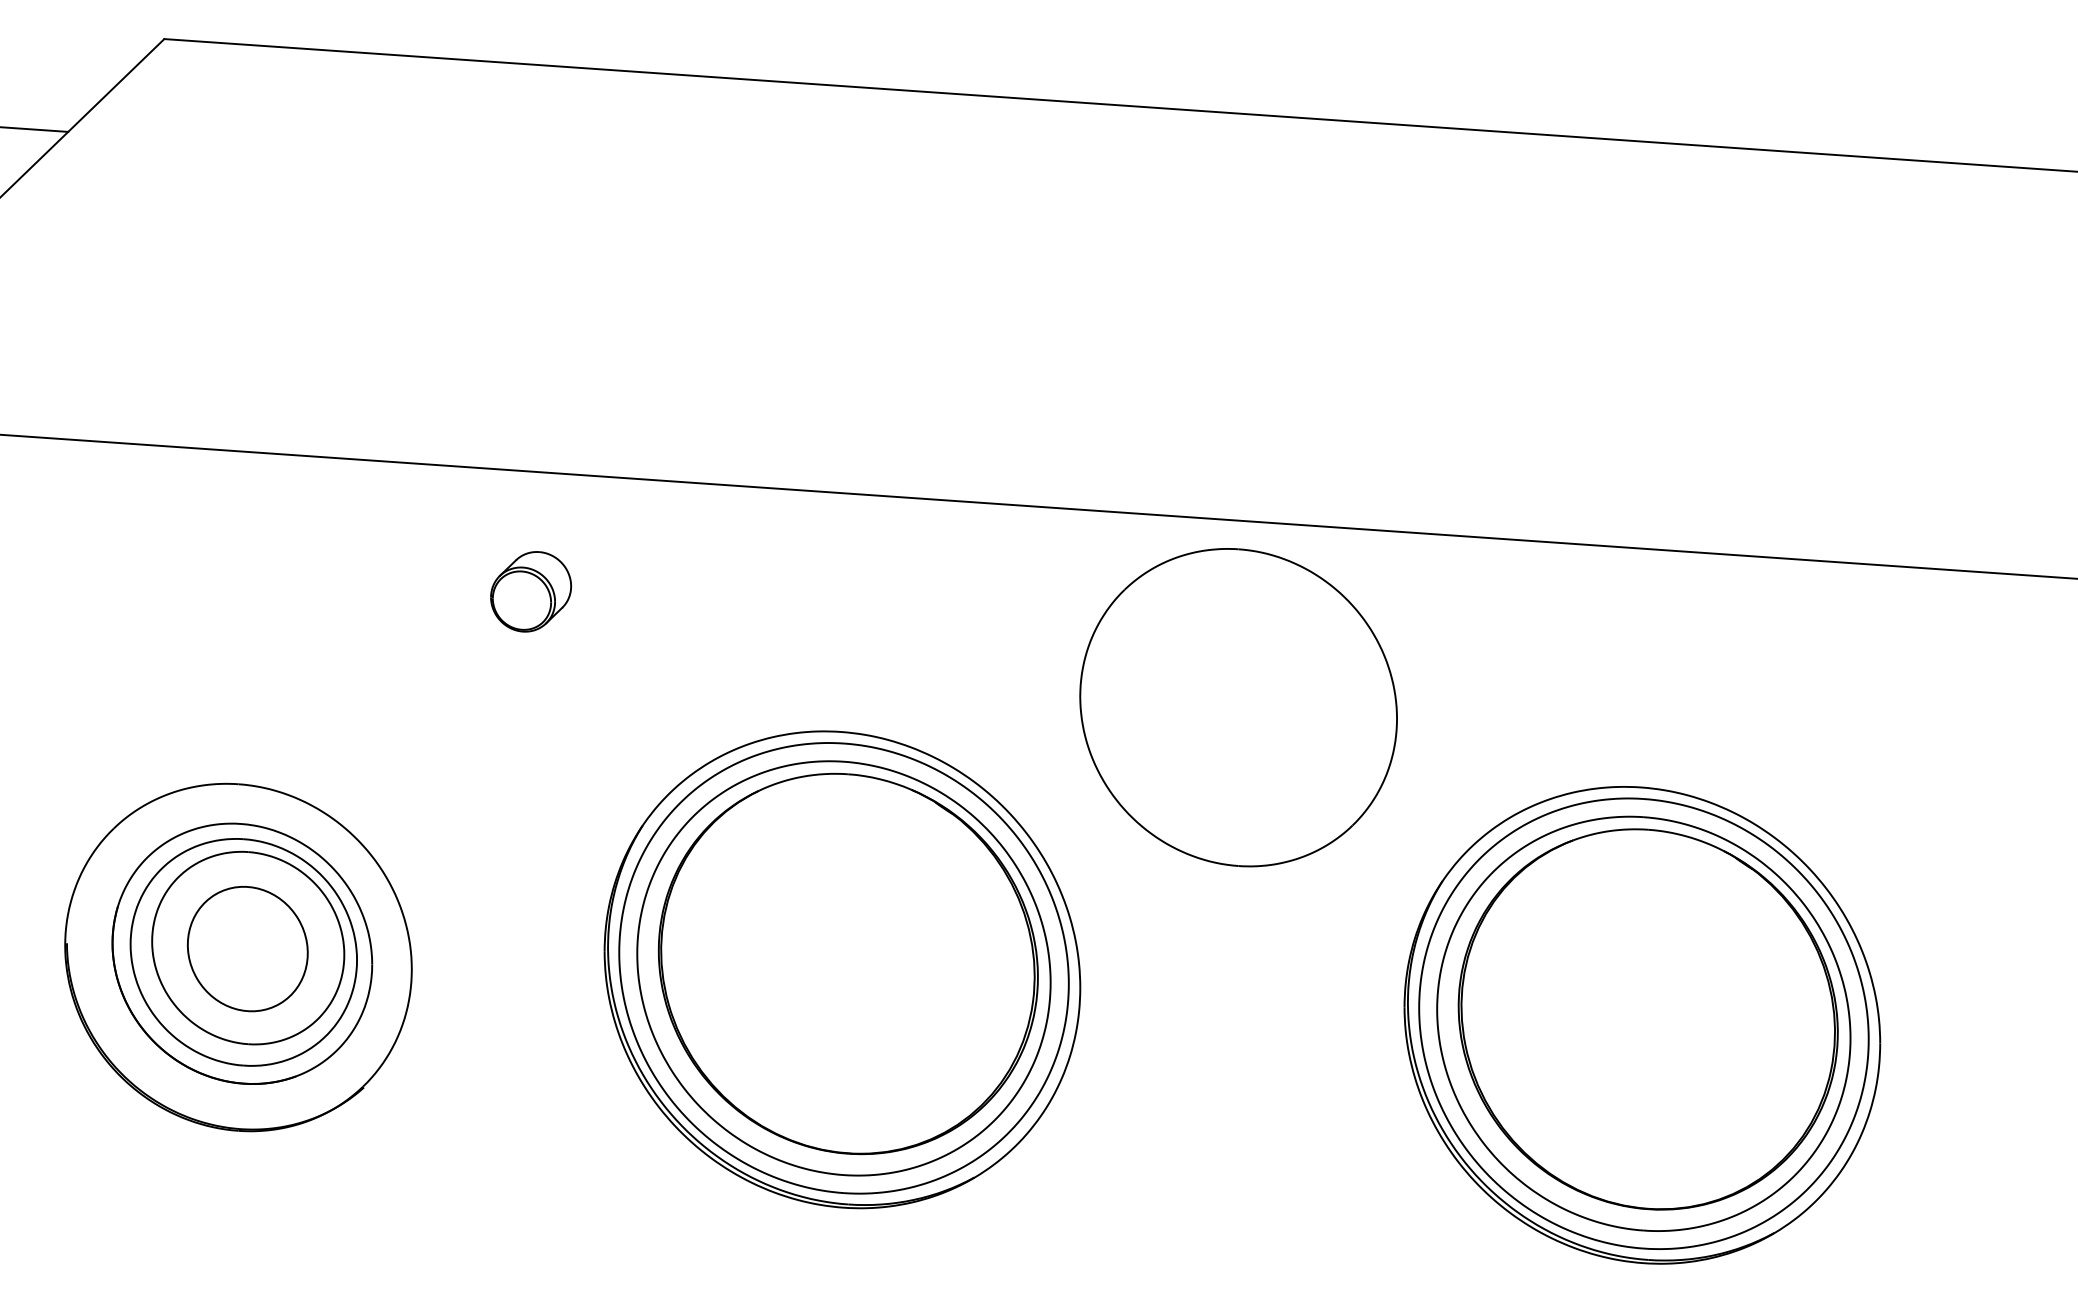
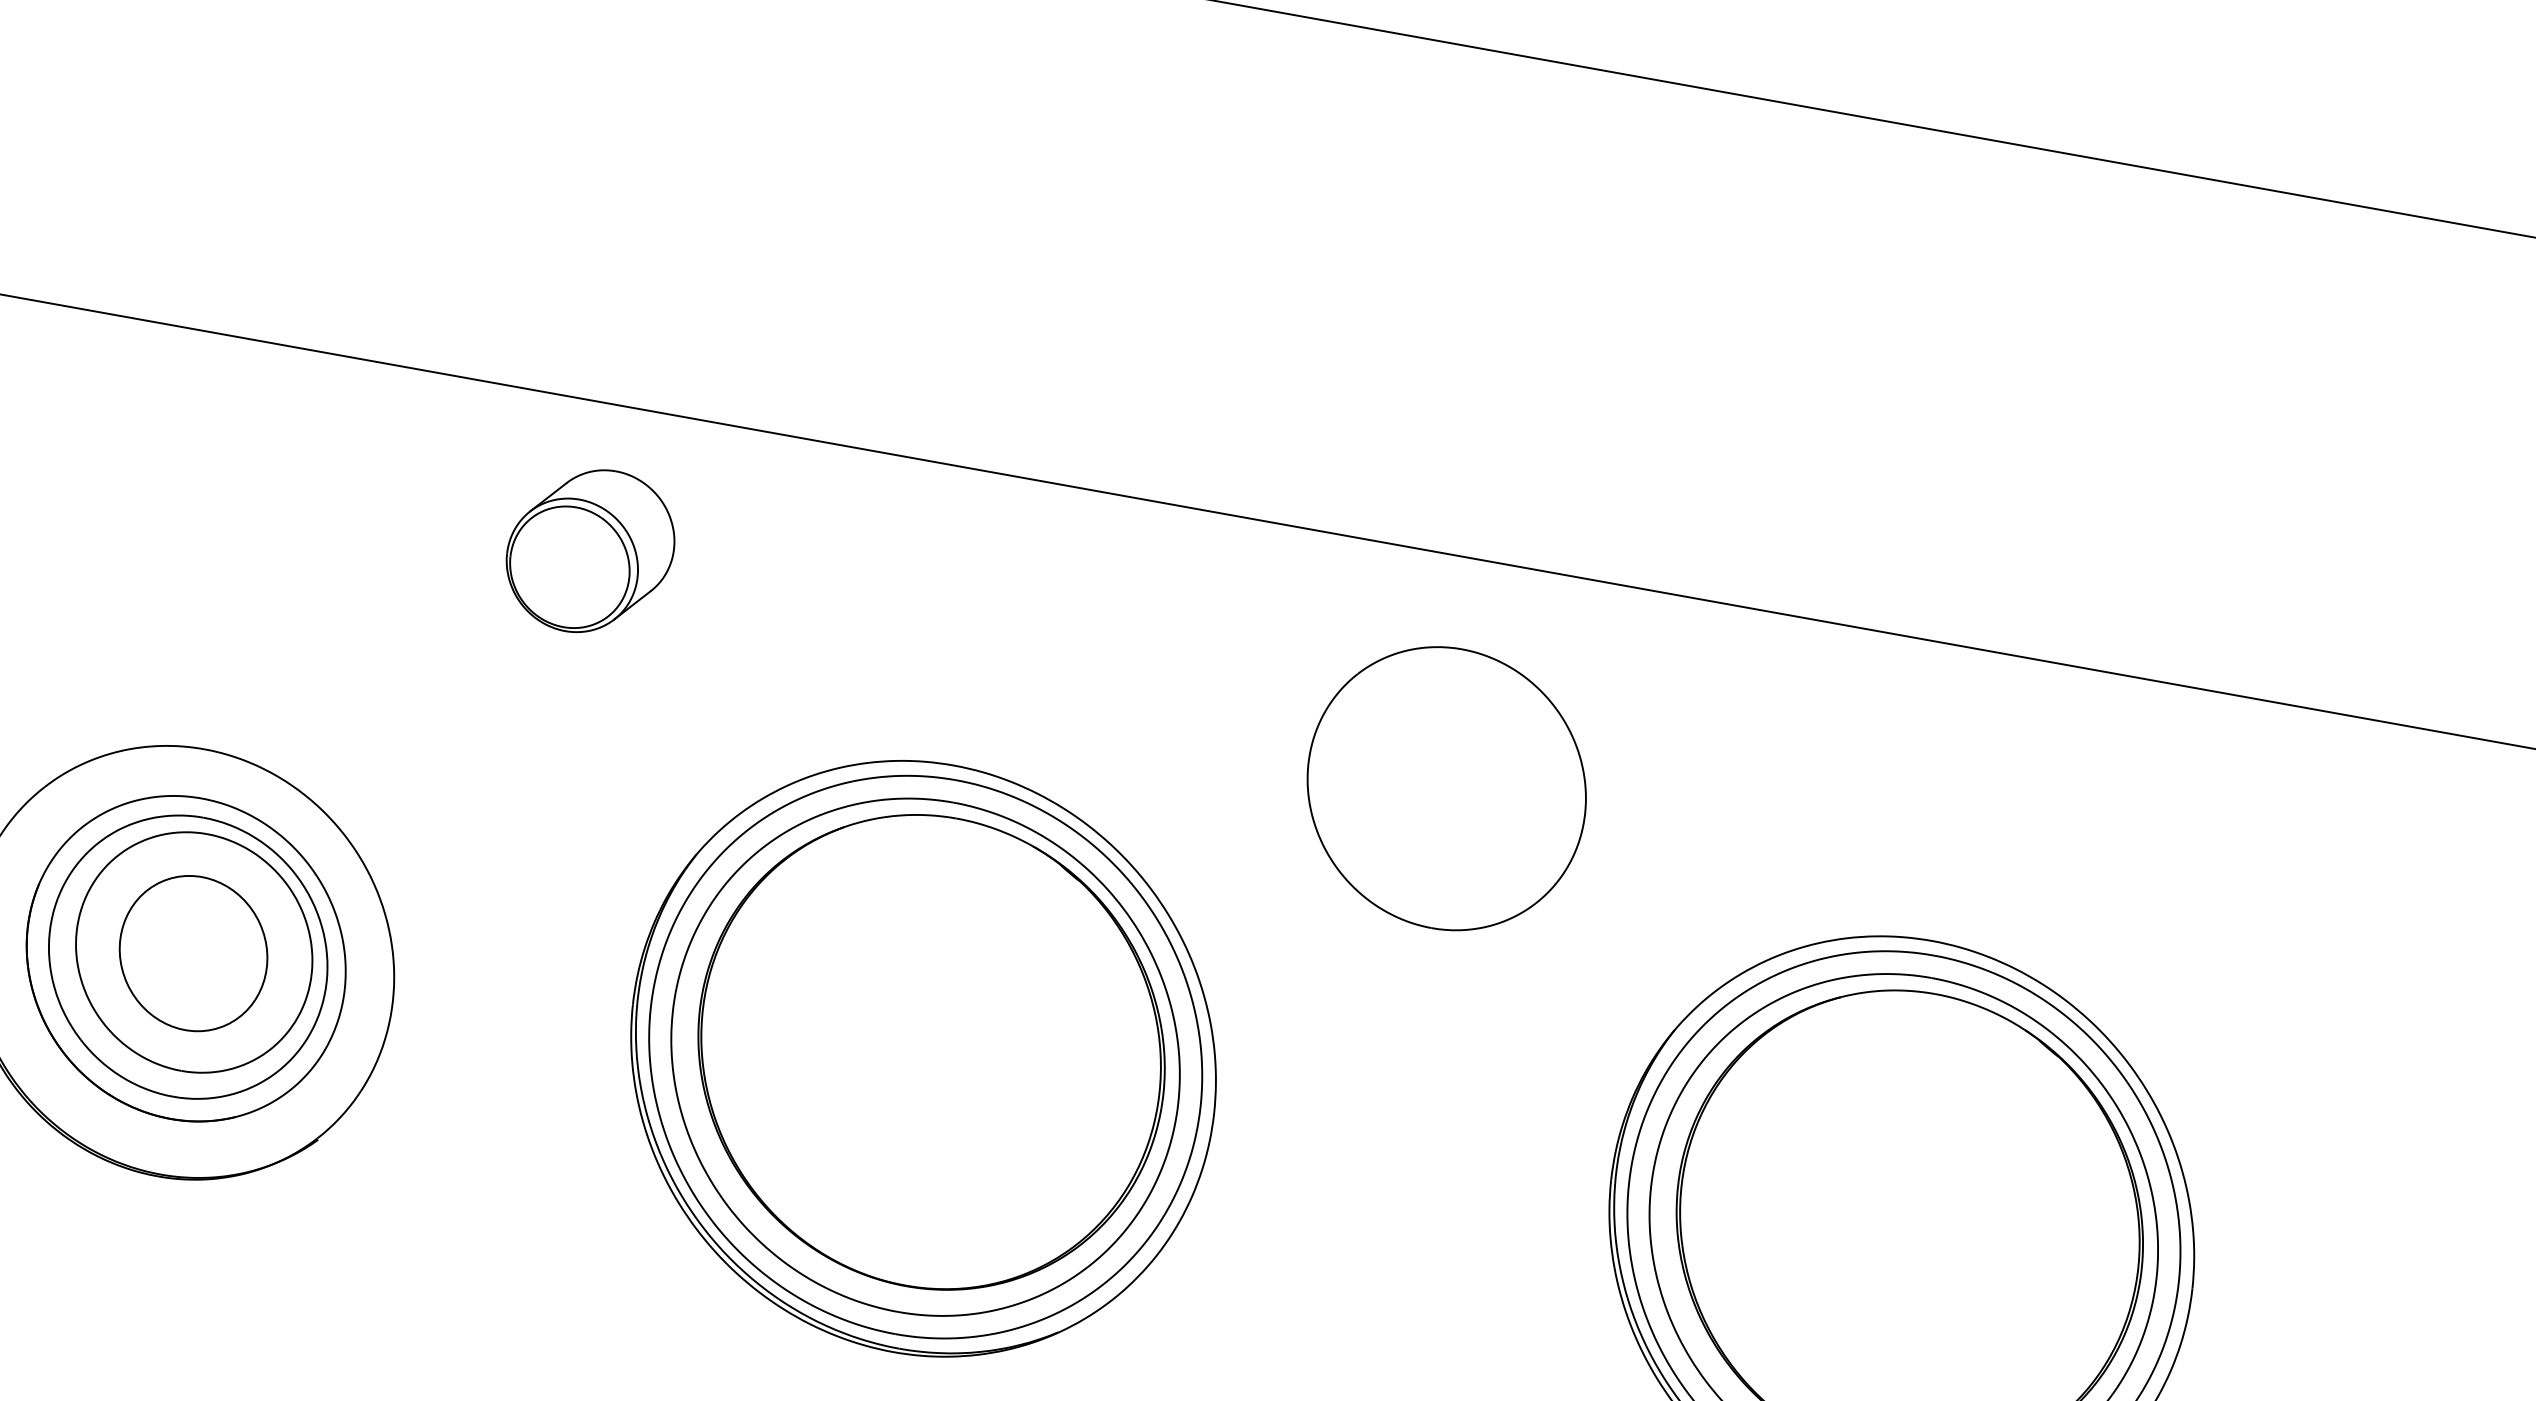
part: (530, 591) -> (589, 550), size x1.67
part: (1238, 707) -> (1446, 788), size x0.71

